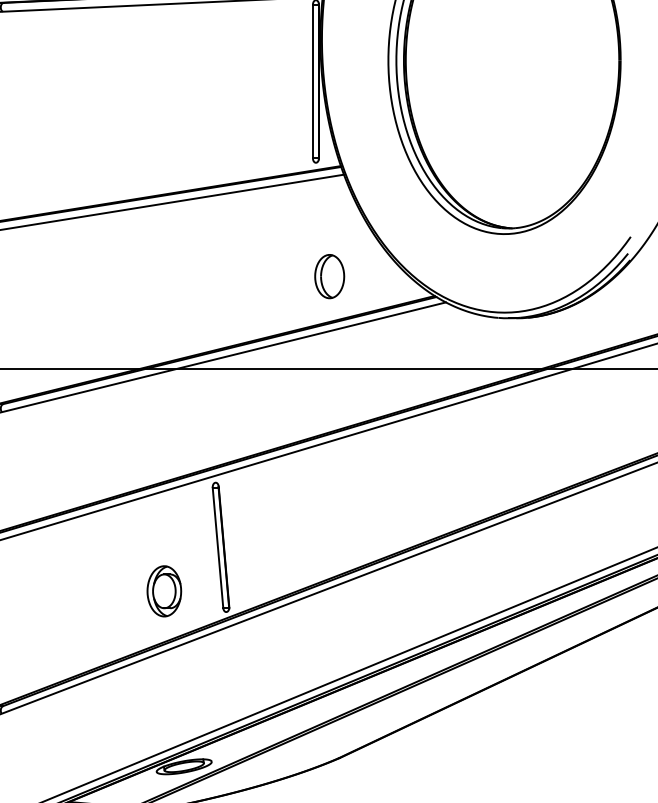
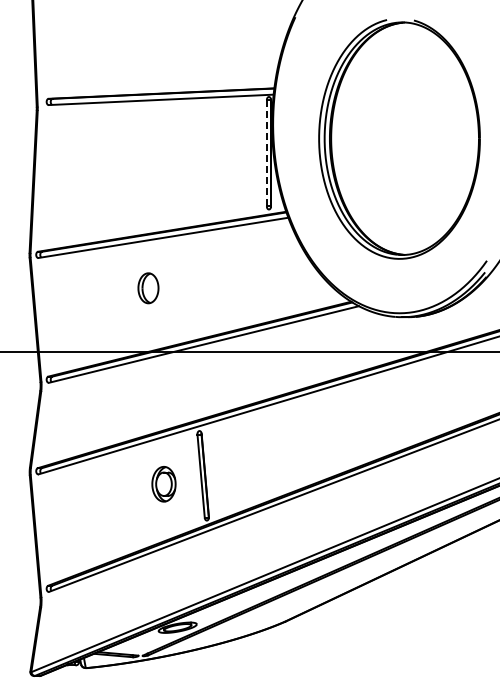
line: (312, 81) -> (266, 153), solid -> dashed
part: (329, 276) -> (148, 288), moved
part: (163, 591) -> (163, 484), moved

